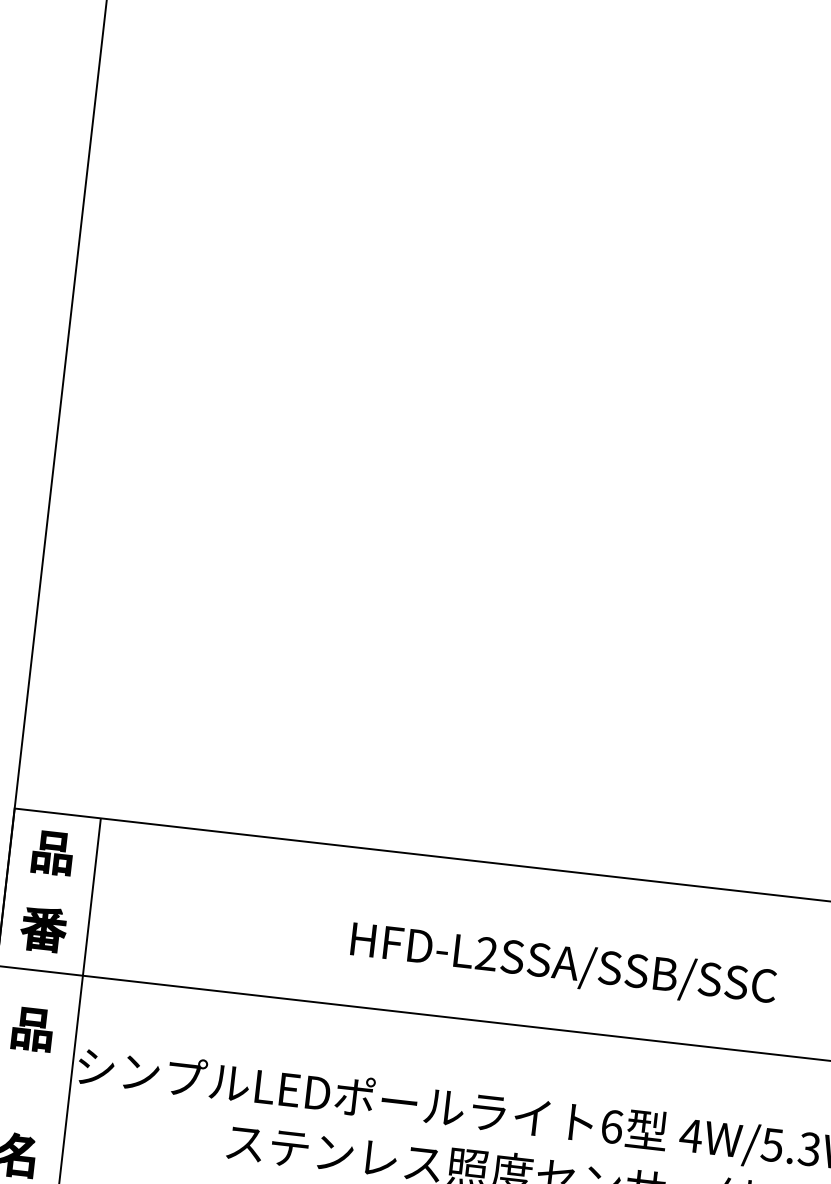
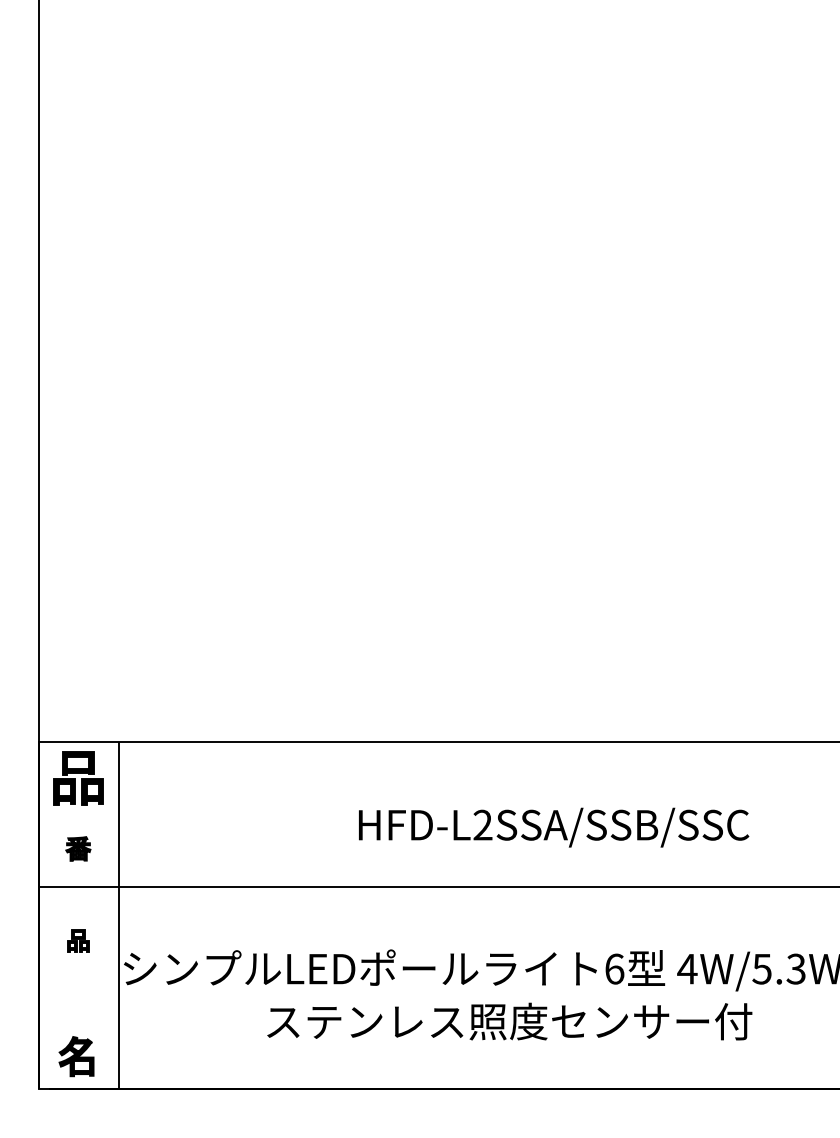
part: (52, 853) -> (78, 778), size x1.4
part: (43, 929) -> (78, 848), size x0.6
part: (32, 1029) -> (78, 940), size x0.6

